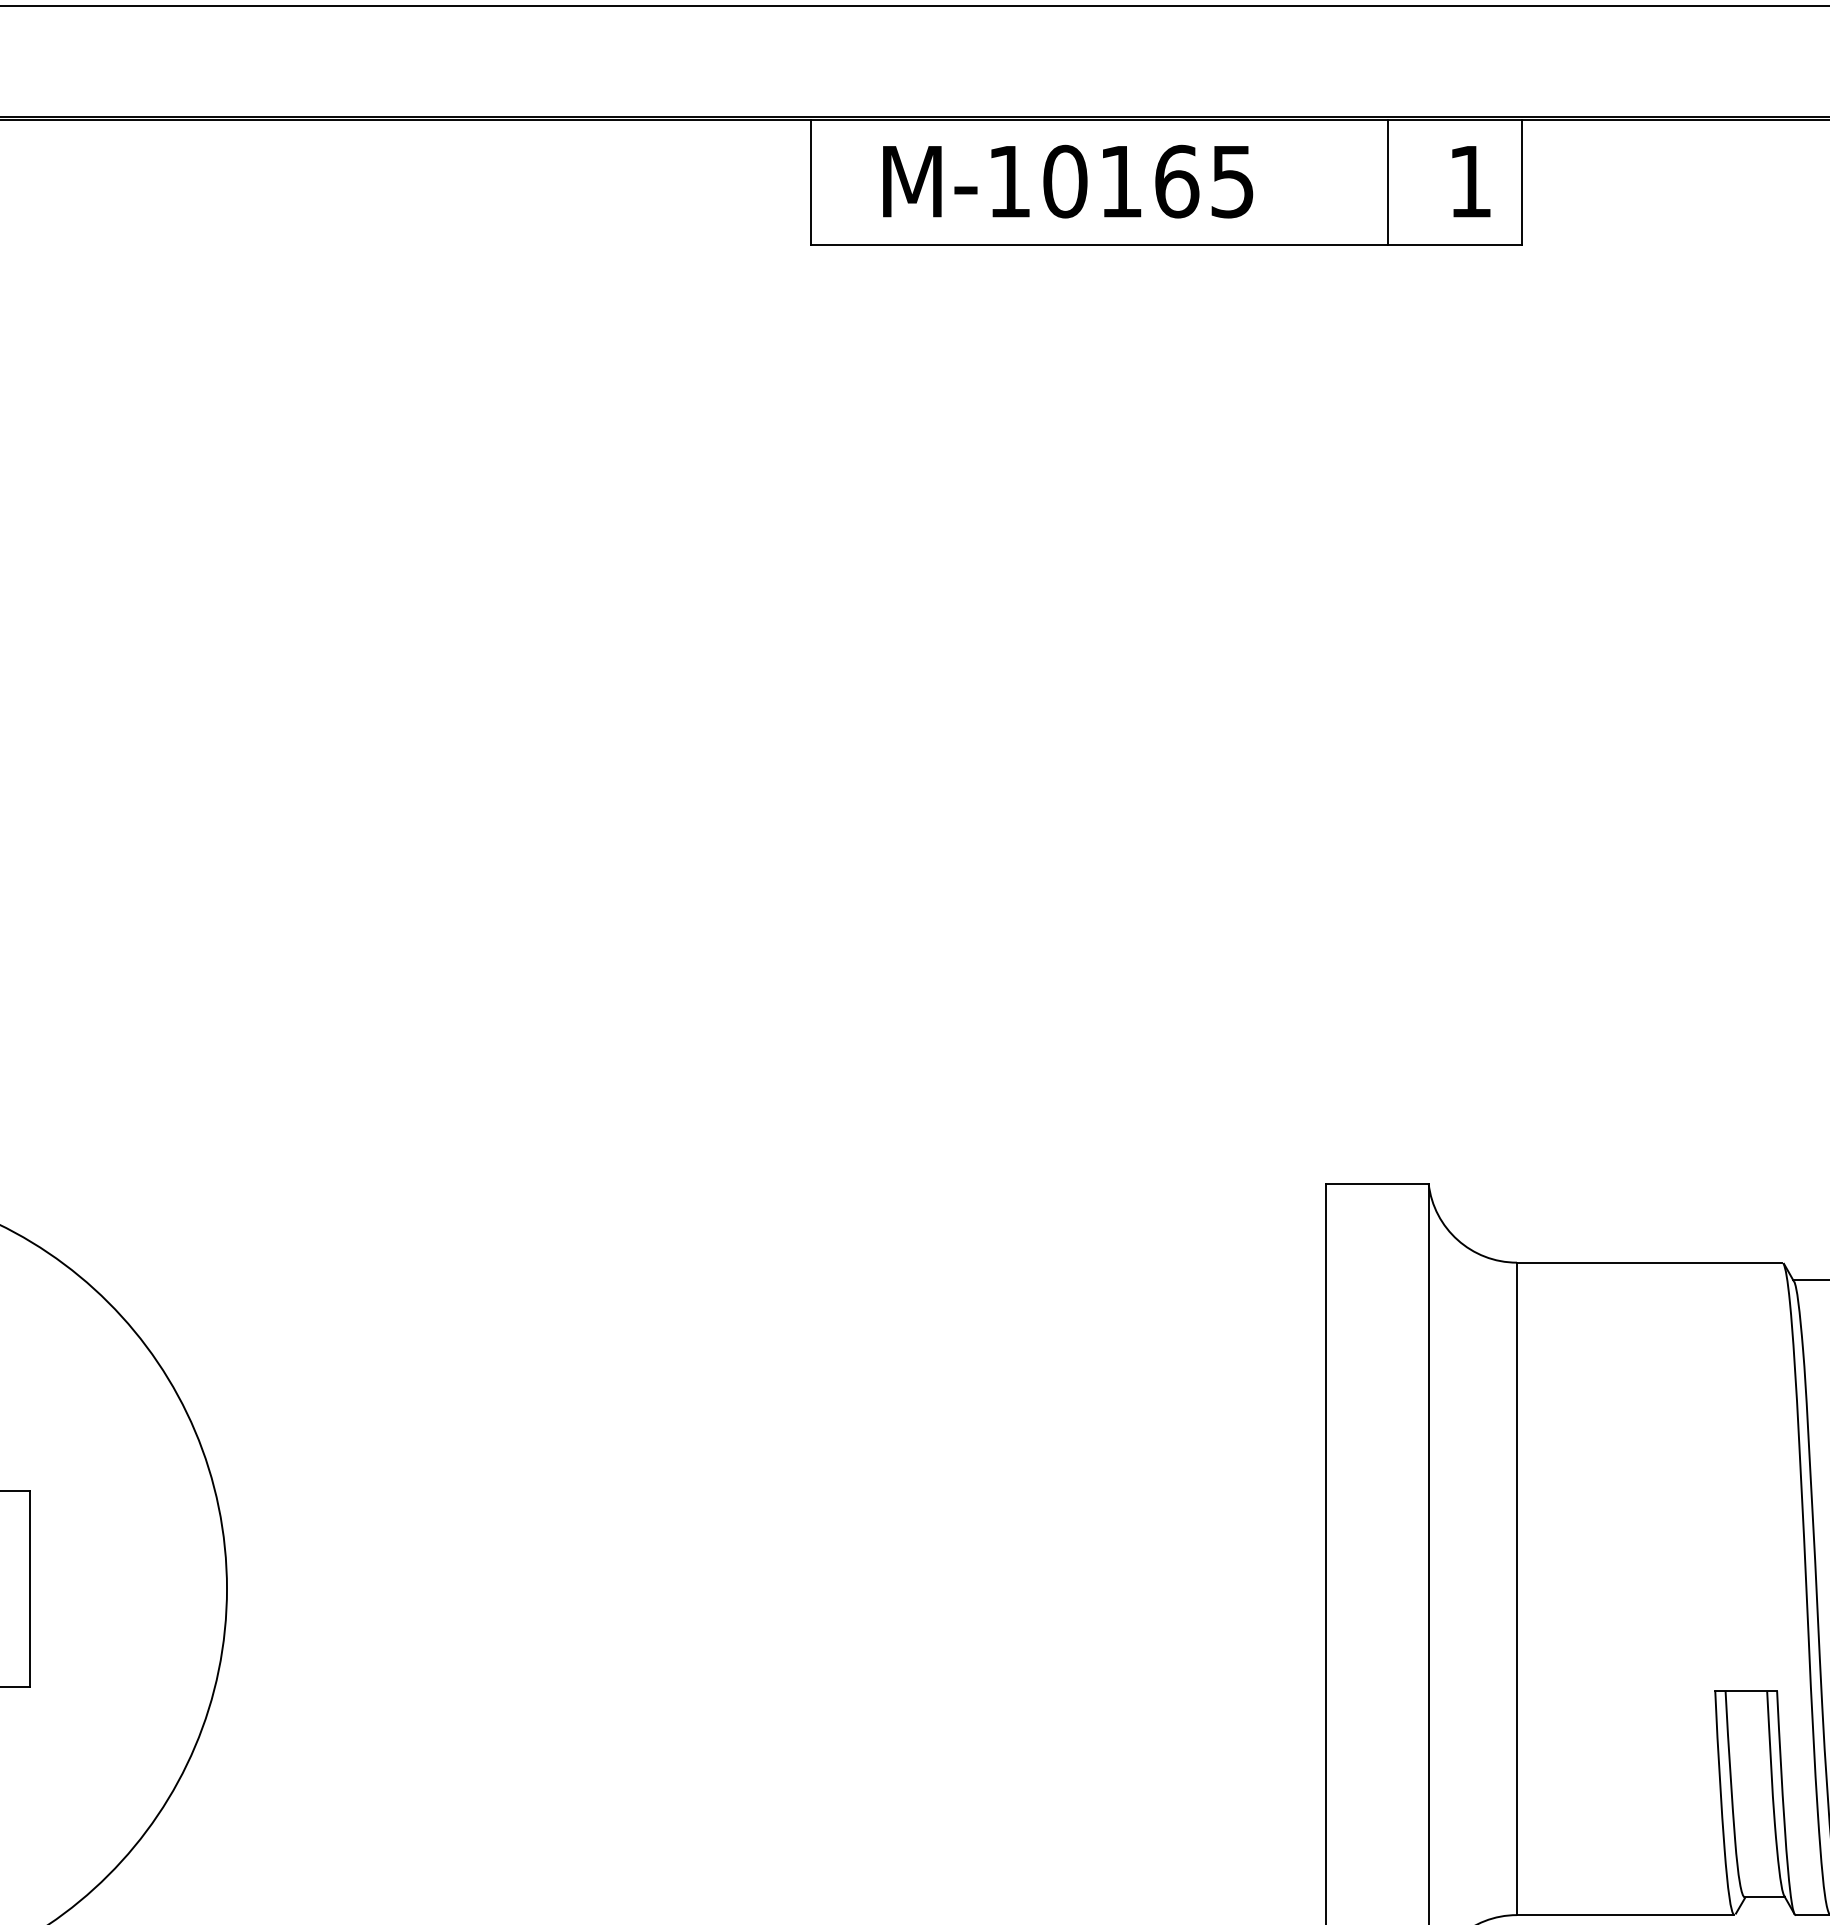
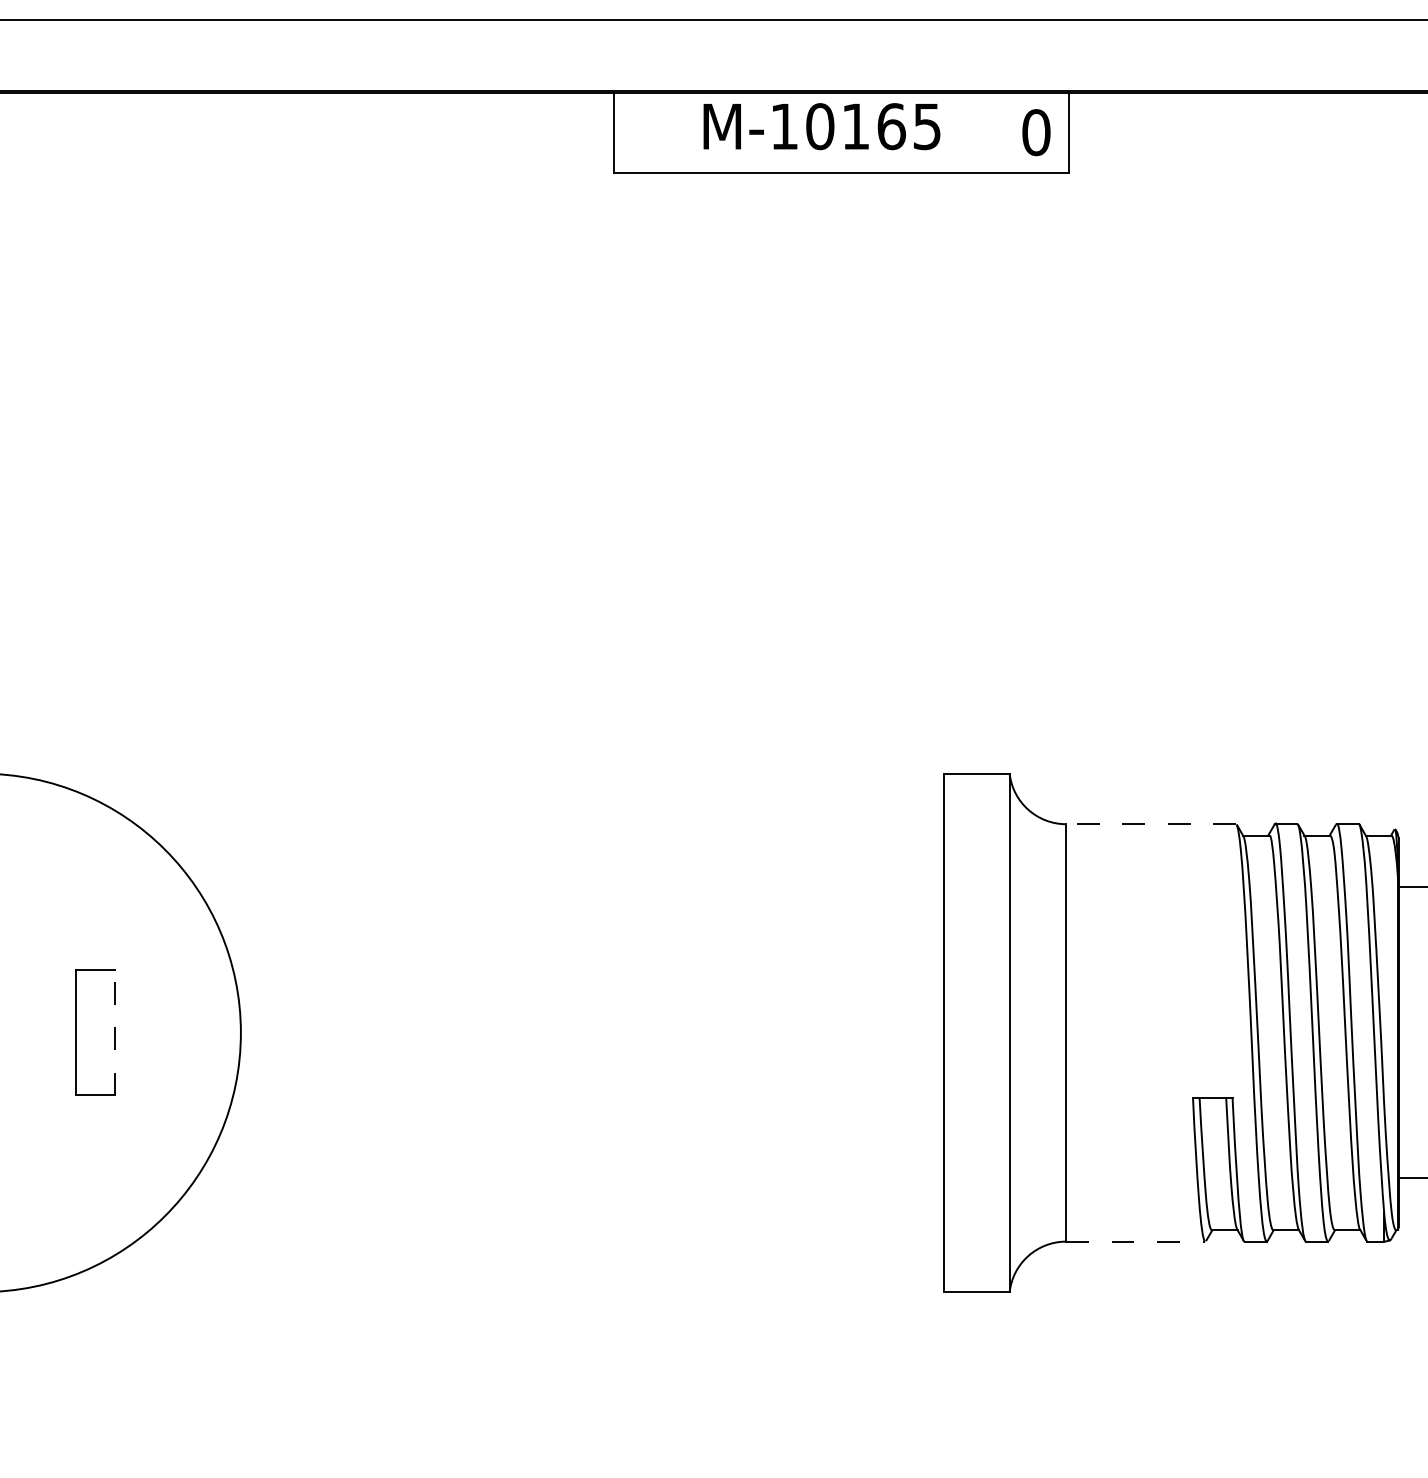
text: (1067, 181) -> (821, 126), moved
line: (1387, 181) -> (983, 132), removed
text: (1470, 181) -> (1036, 132), 1 -> 0
line: (1650, 1263) -> (1151, 824), solid -> dashed
line: (29, 1588) -> (114, 1032), solid -> dashed
line: (1625, 1914) -> (1135, 1241), solid -> dashed

